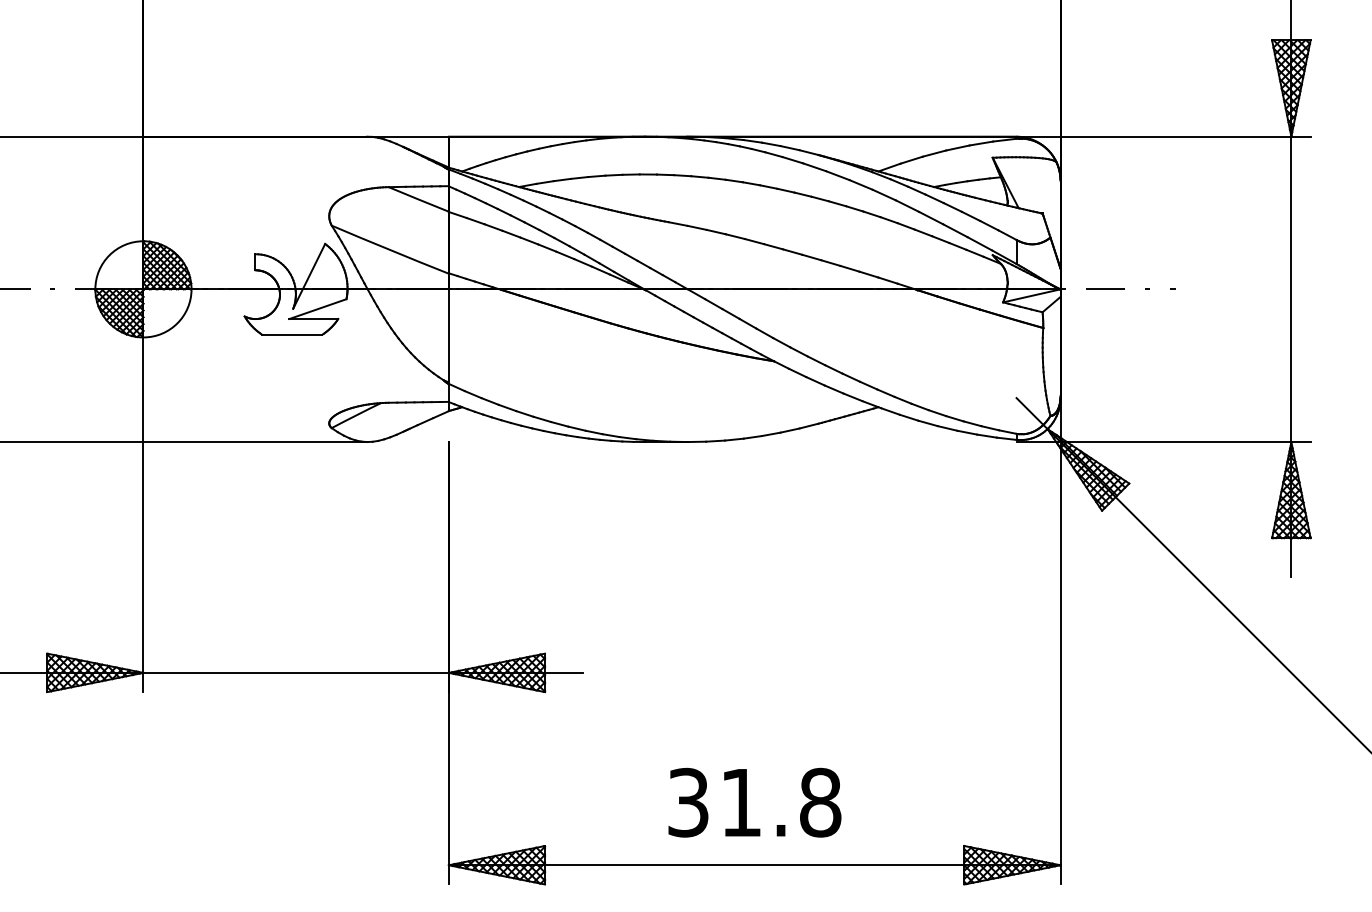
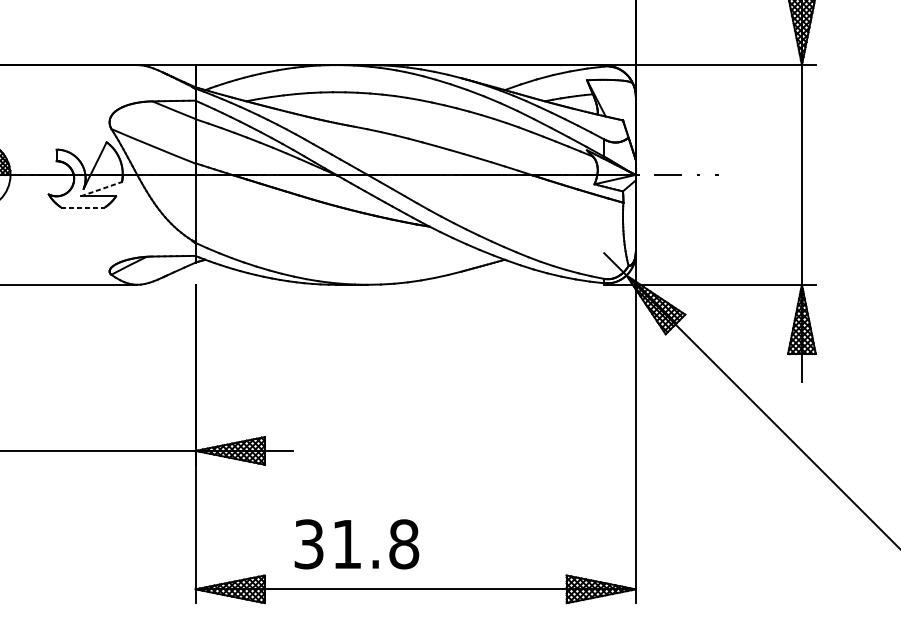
line: (318, 308) -> (101, 188), solid -> dashed
line: (292, 334) -> (83, 207), solid -> dashed
text: (754, 802) -> (356, 544), moved

